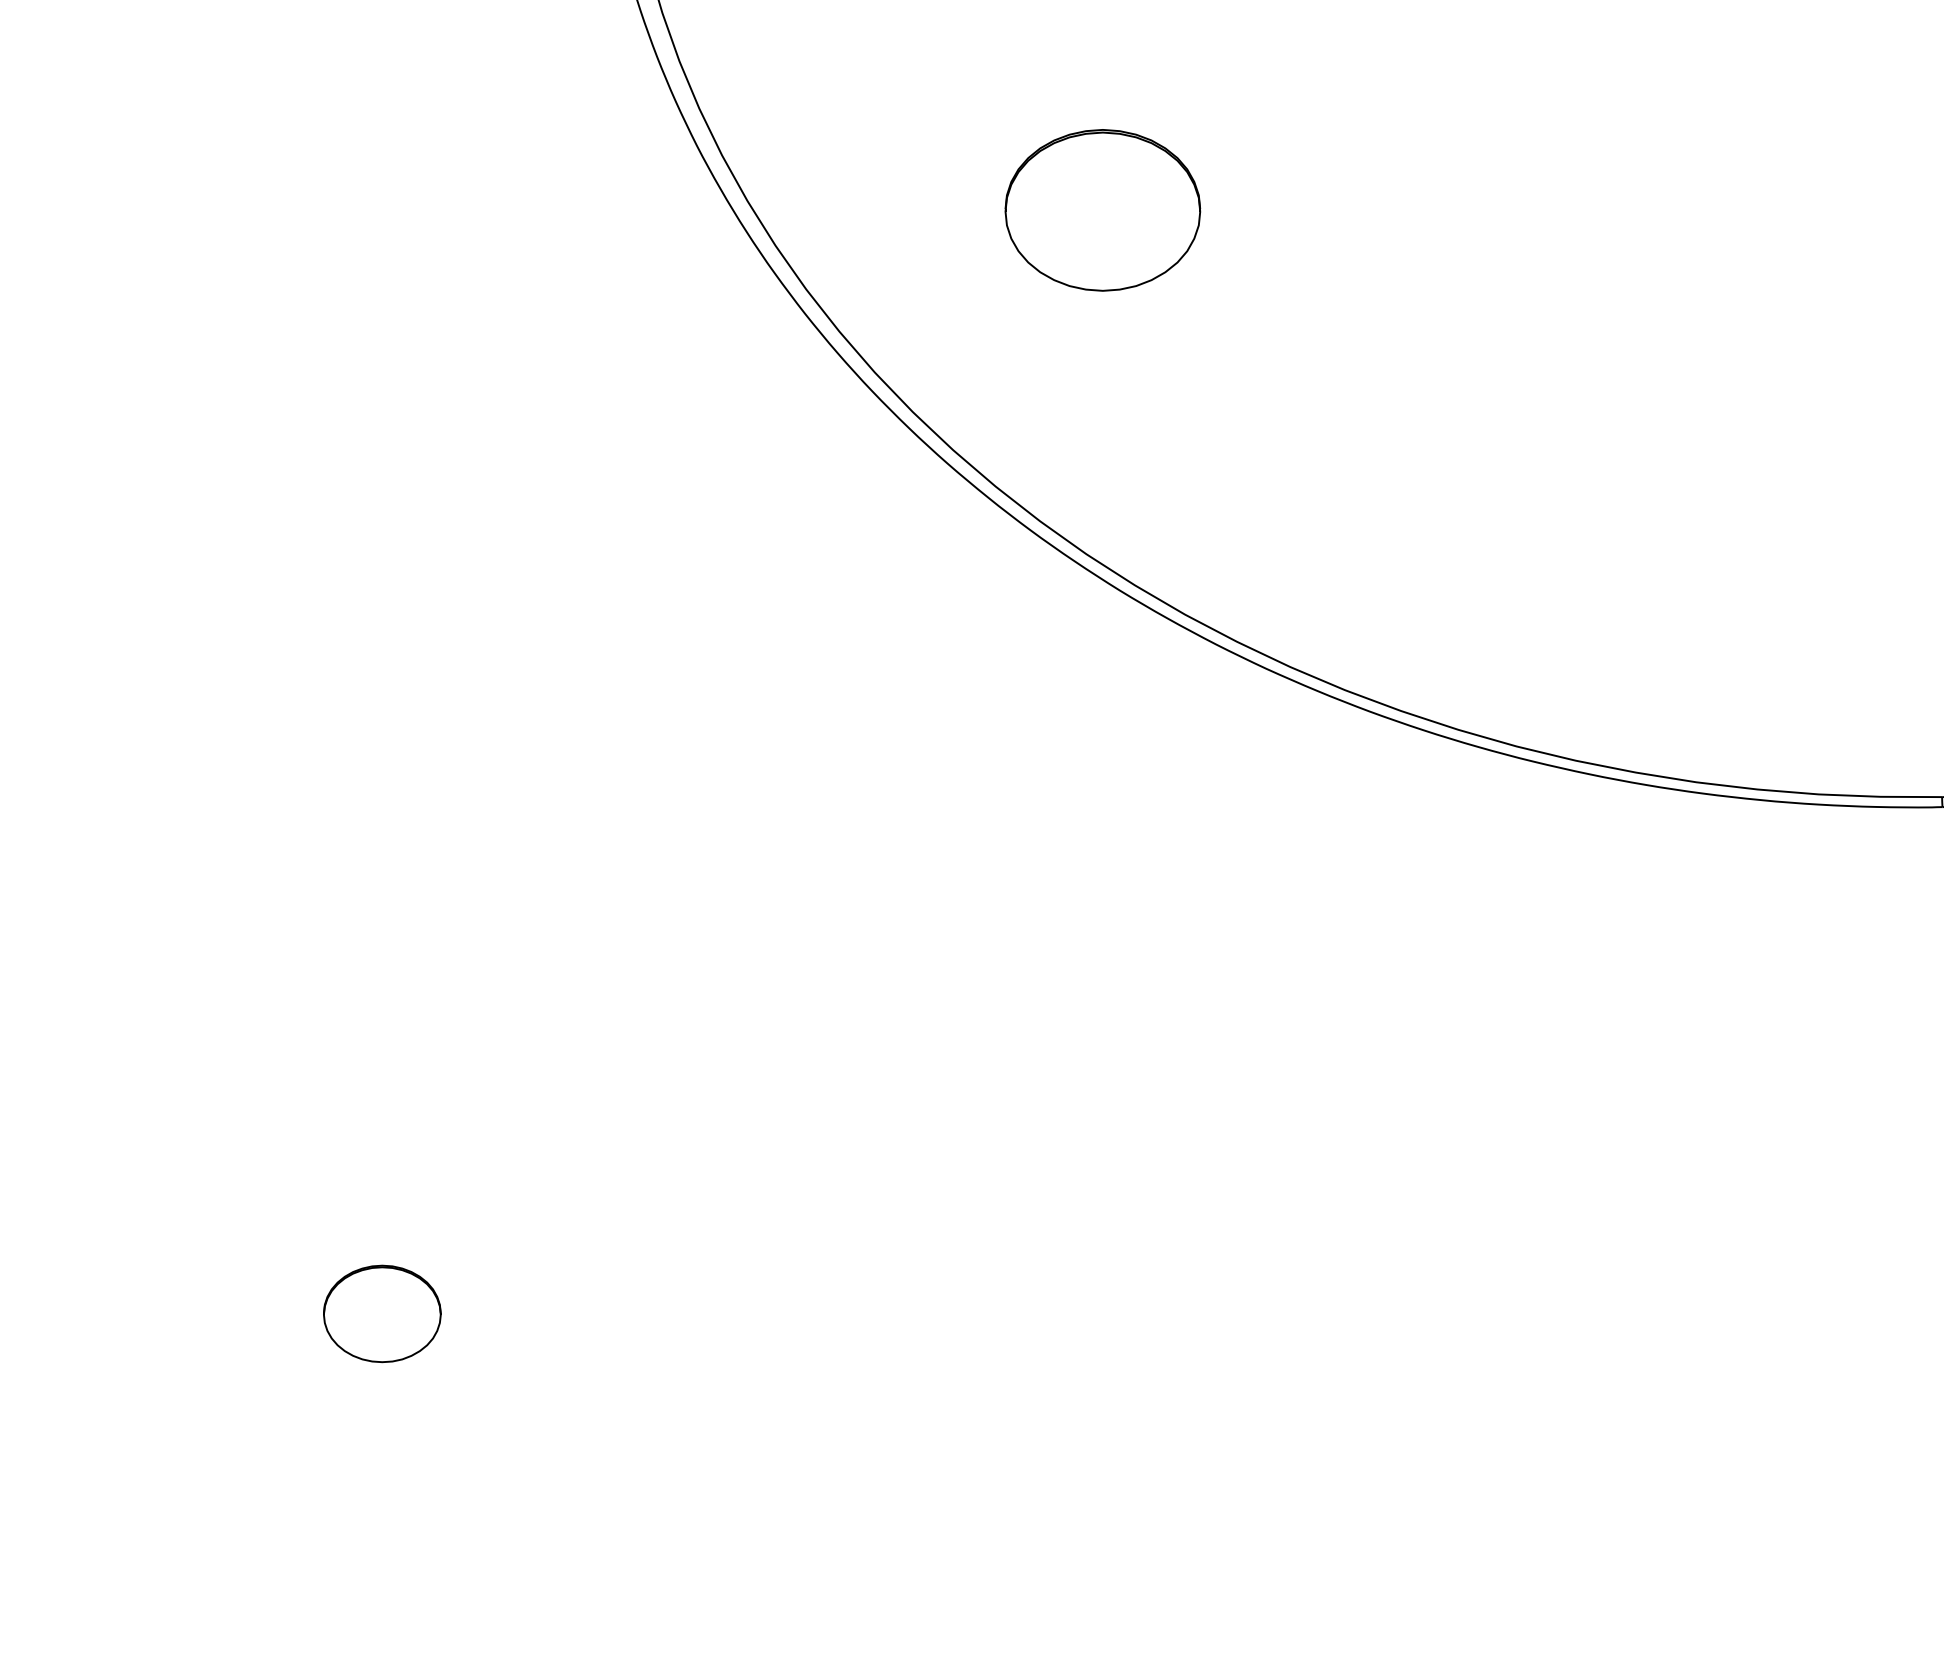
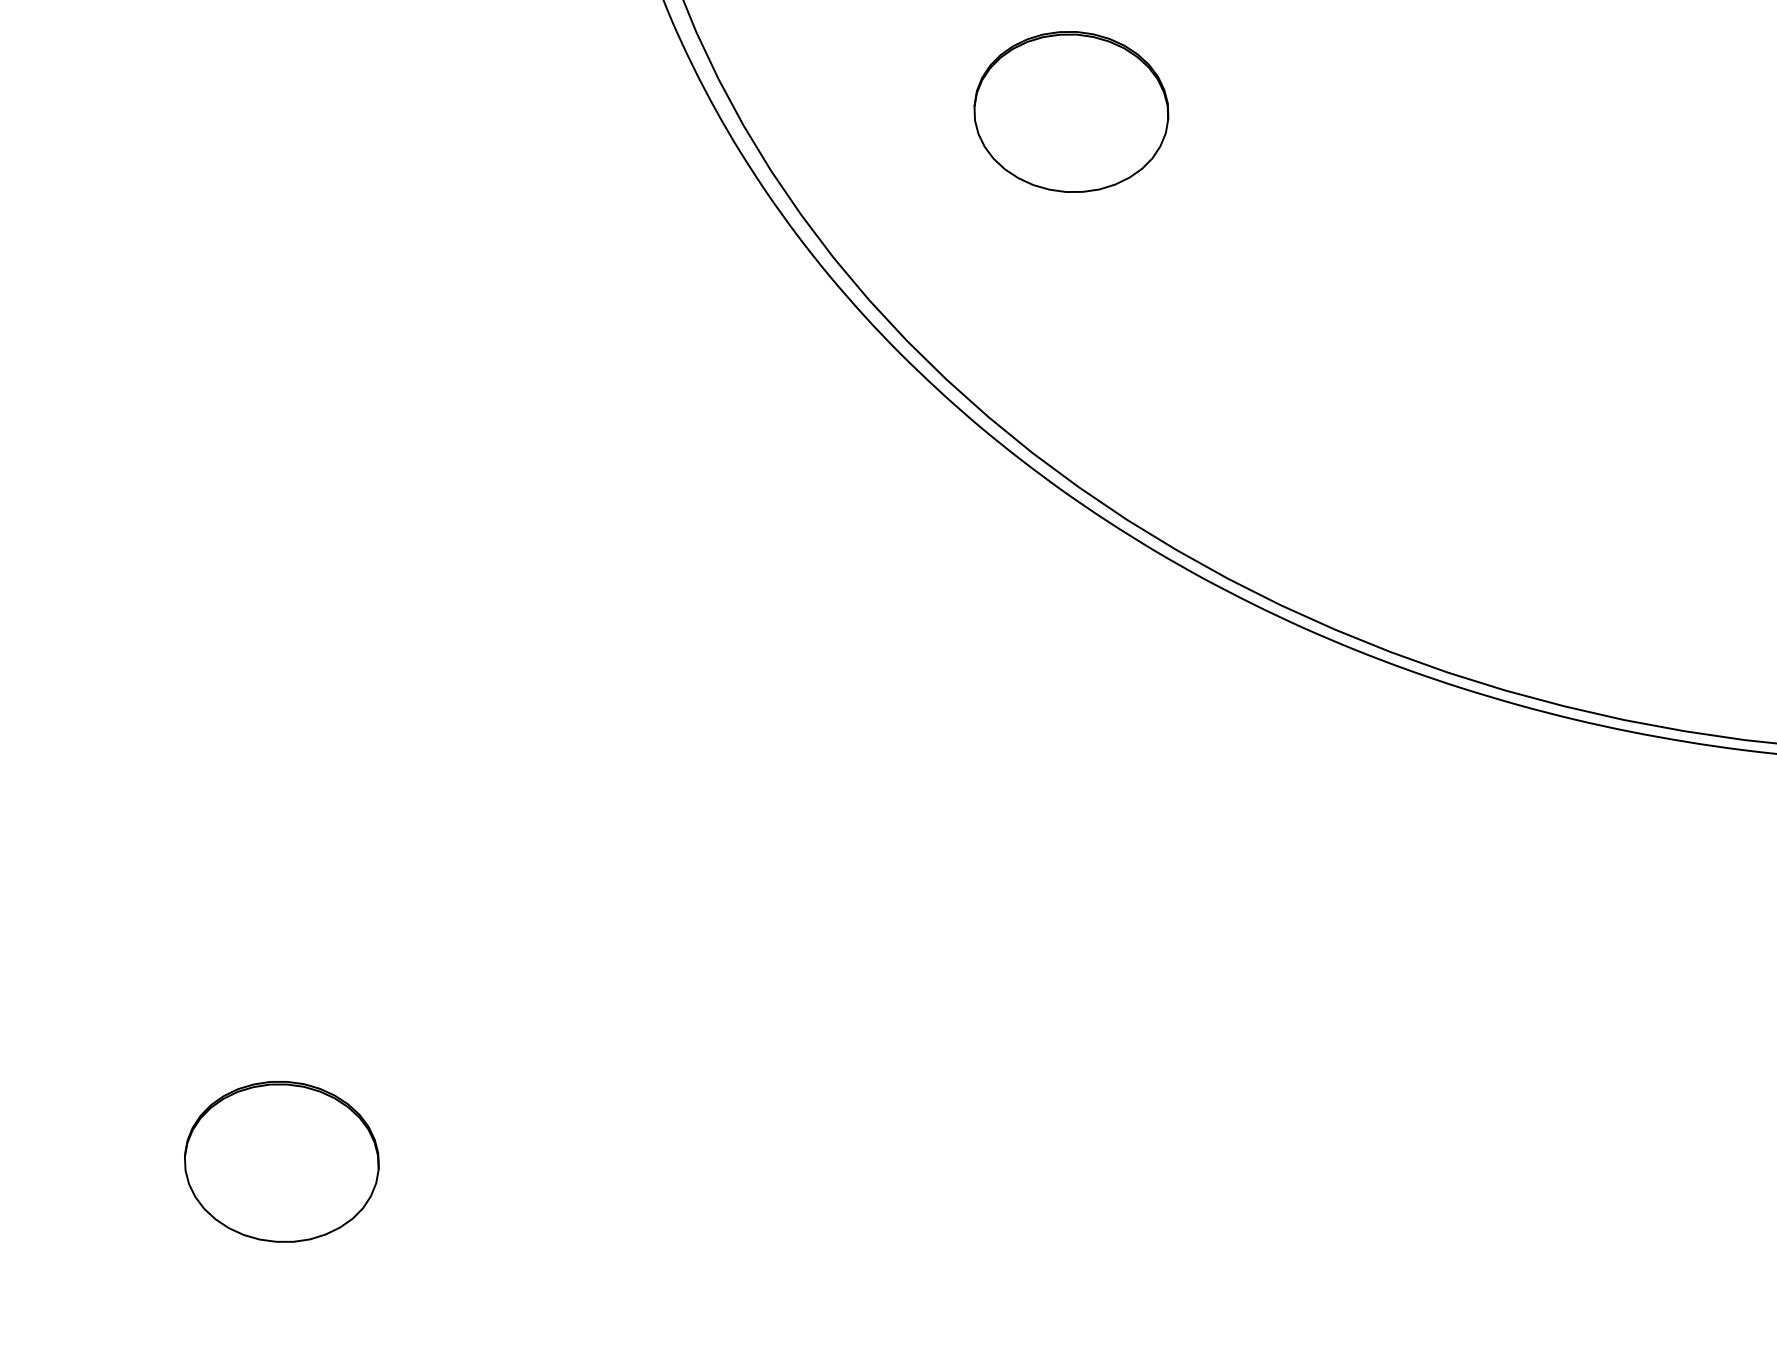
part: (382, 1313) -> (282, 1161), size x1.67

